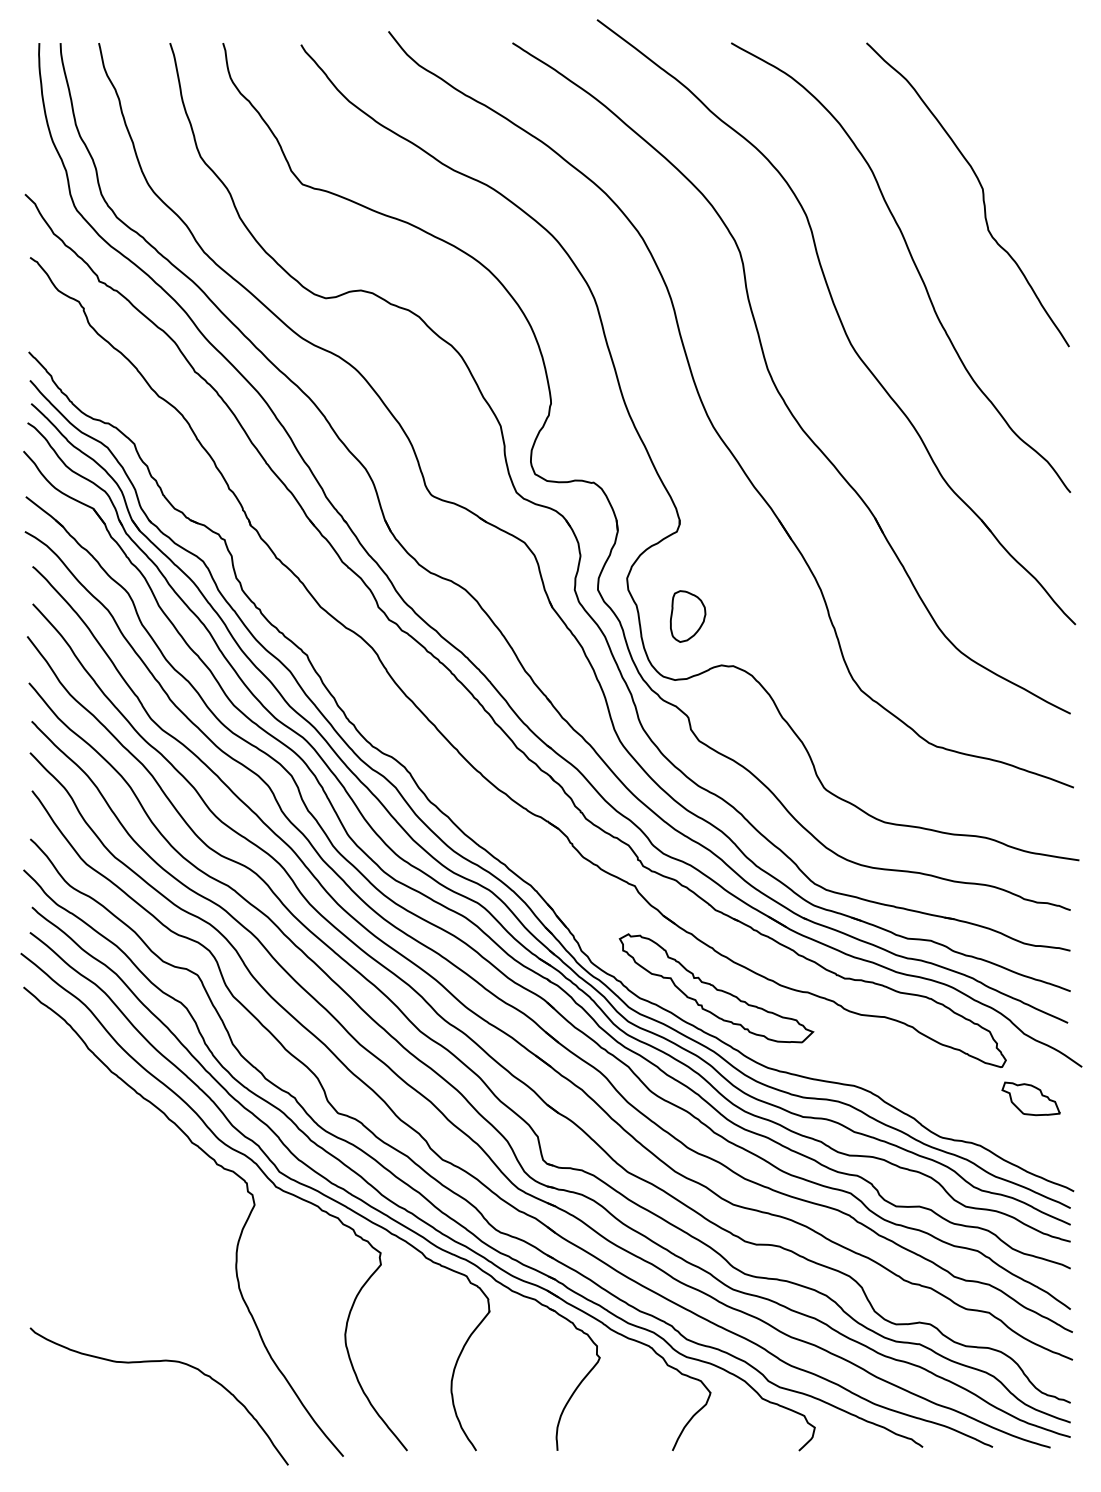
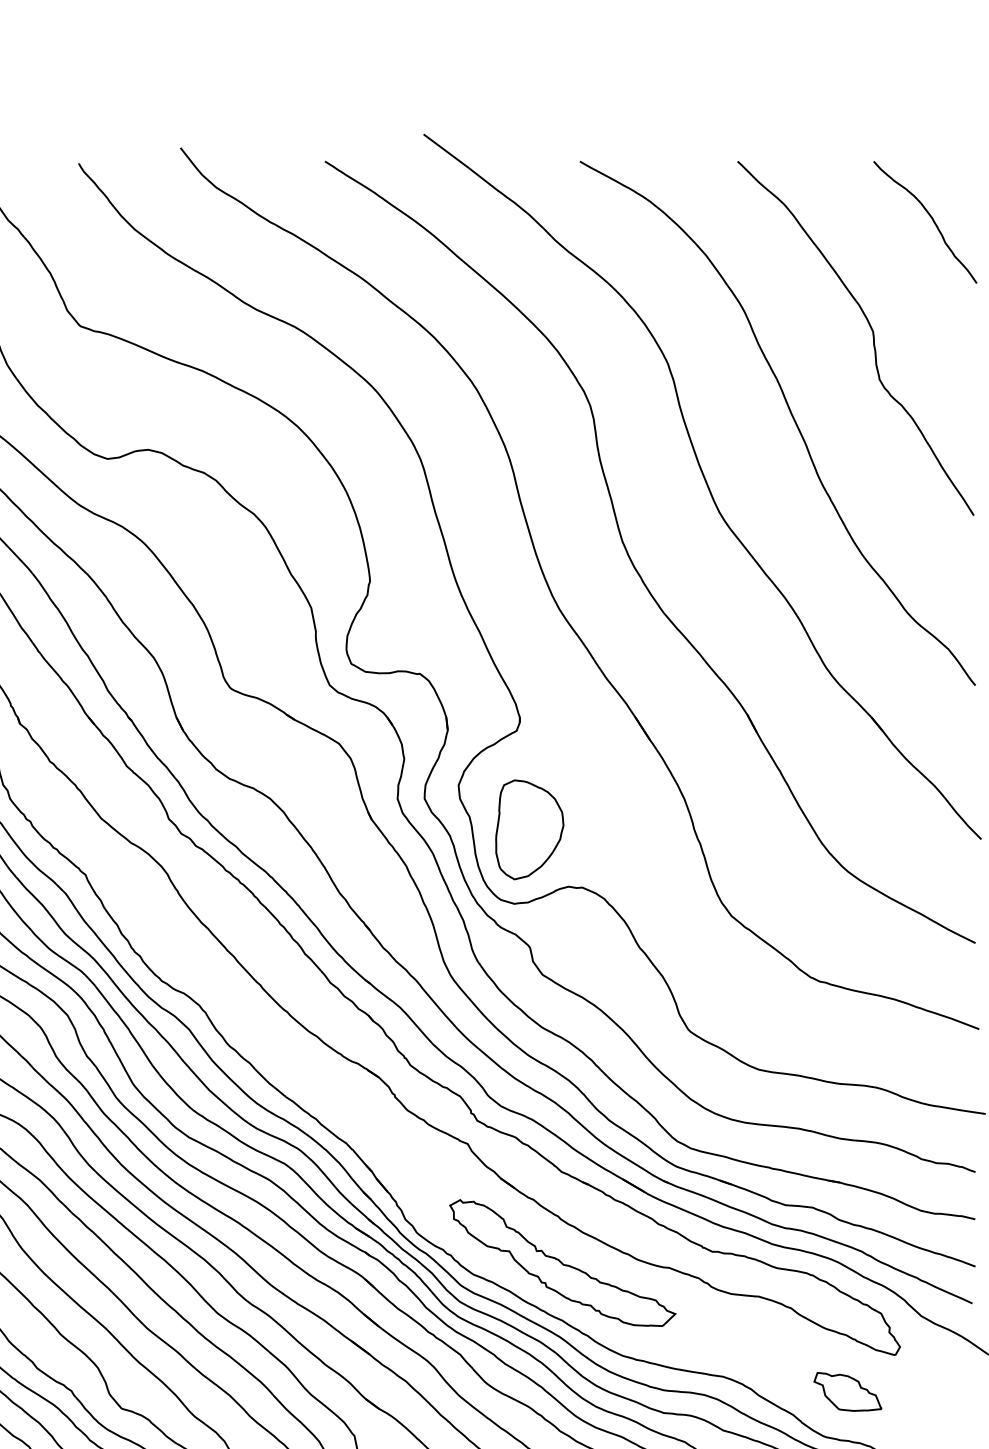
curve: (1032, 92) -> (931, 219), added
part: (687, 616) -> (528, 829), size x1.67
part: (1030, 1098) -> (847, 1391), moved

